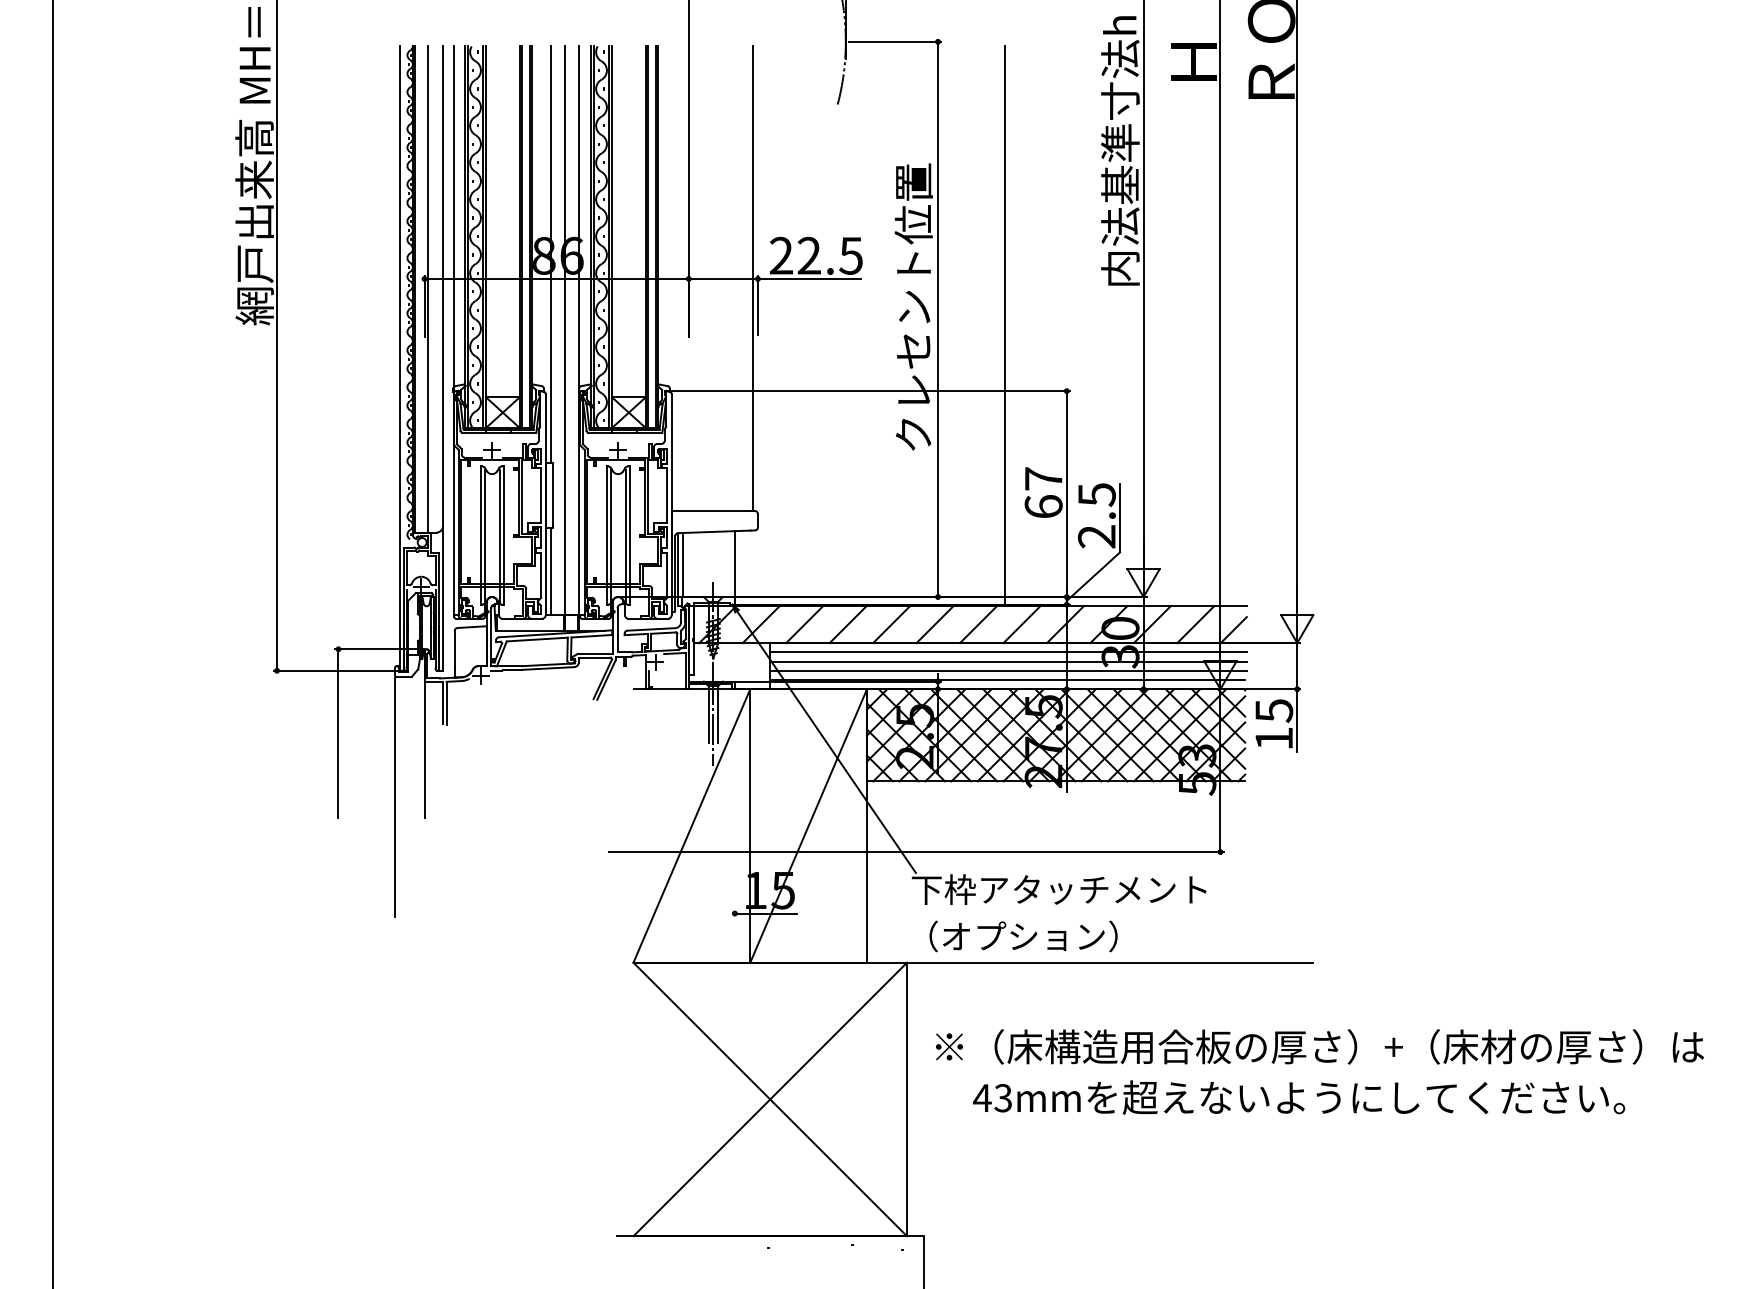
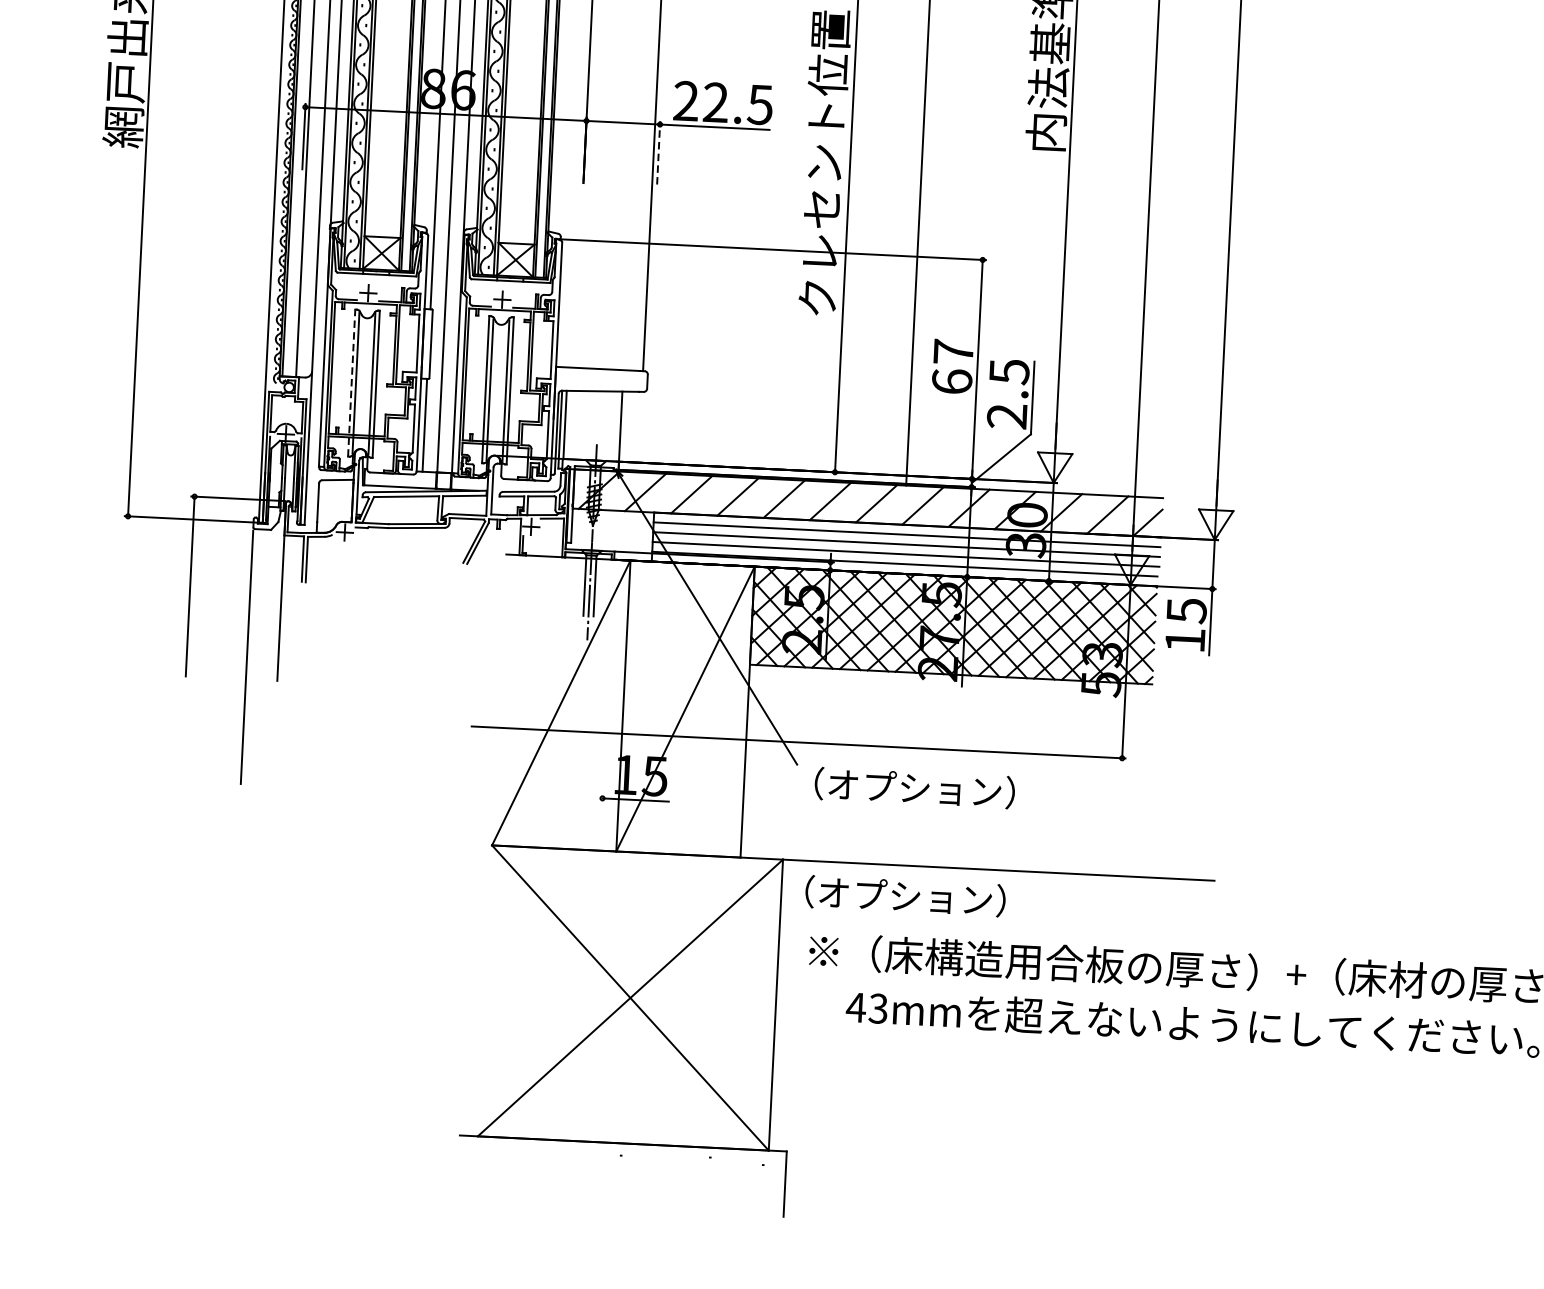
line: (757, 305) -> (658, 152), solid -> dashed
line: (480, 535) -> (351, 383), solid -> dashed
text: (1058, 889) -> (947, 789), 下枠アタッチメント -> （オプション）
text: (1023, 936) -> (905, 896), moved

